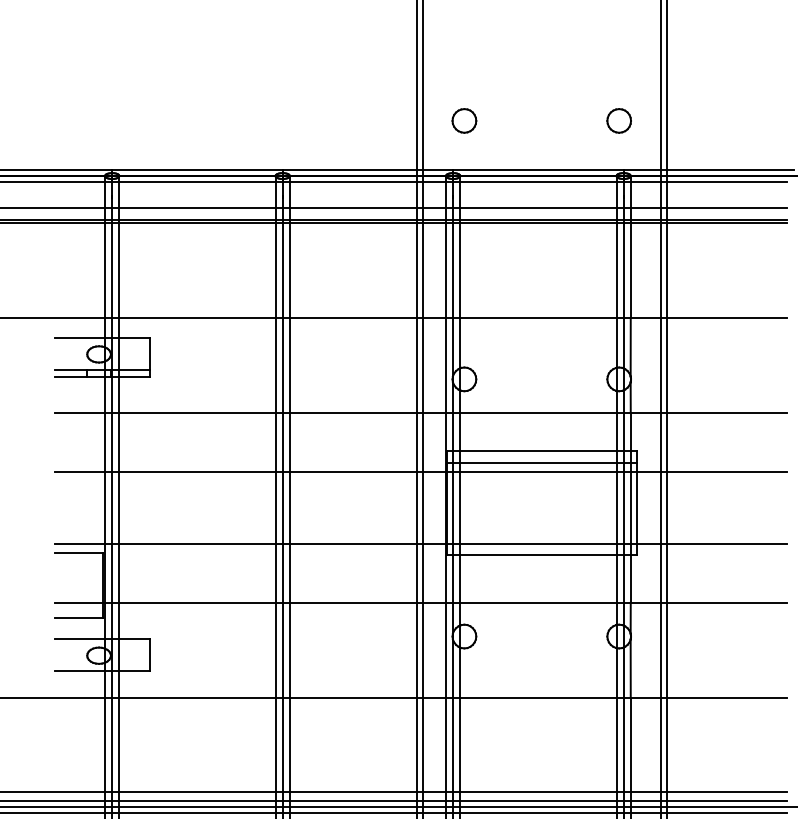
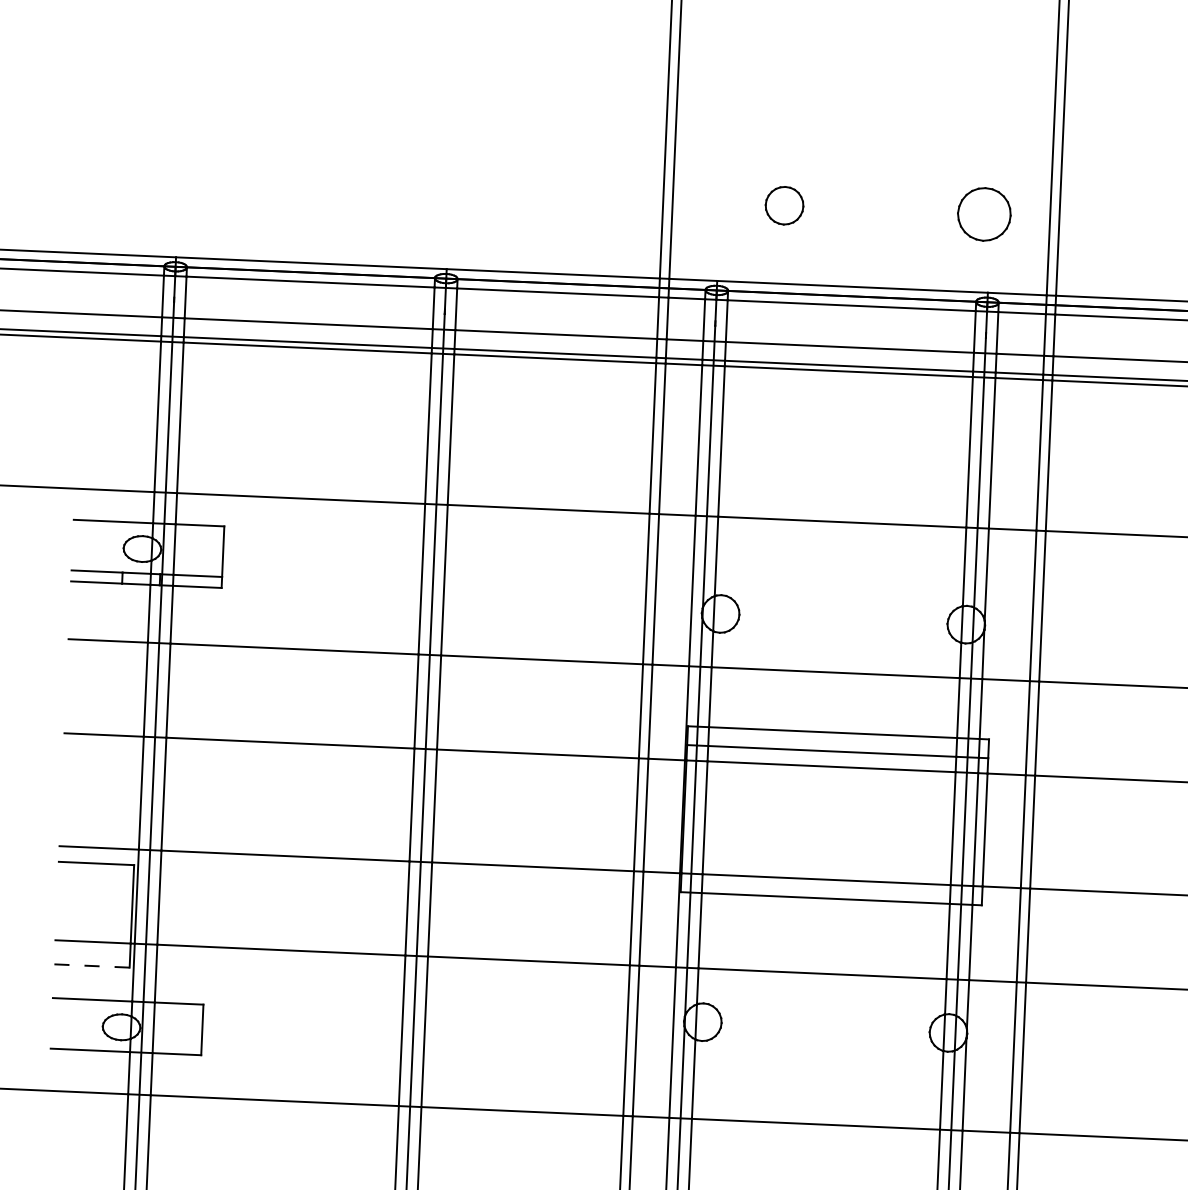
part: (464, 120) -> (784, 205), moved
part: (618, 120) -> (983, 213), size x1.4
line: (78, 617) -> (91, 965), solid -> dashed

